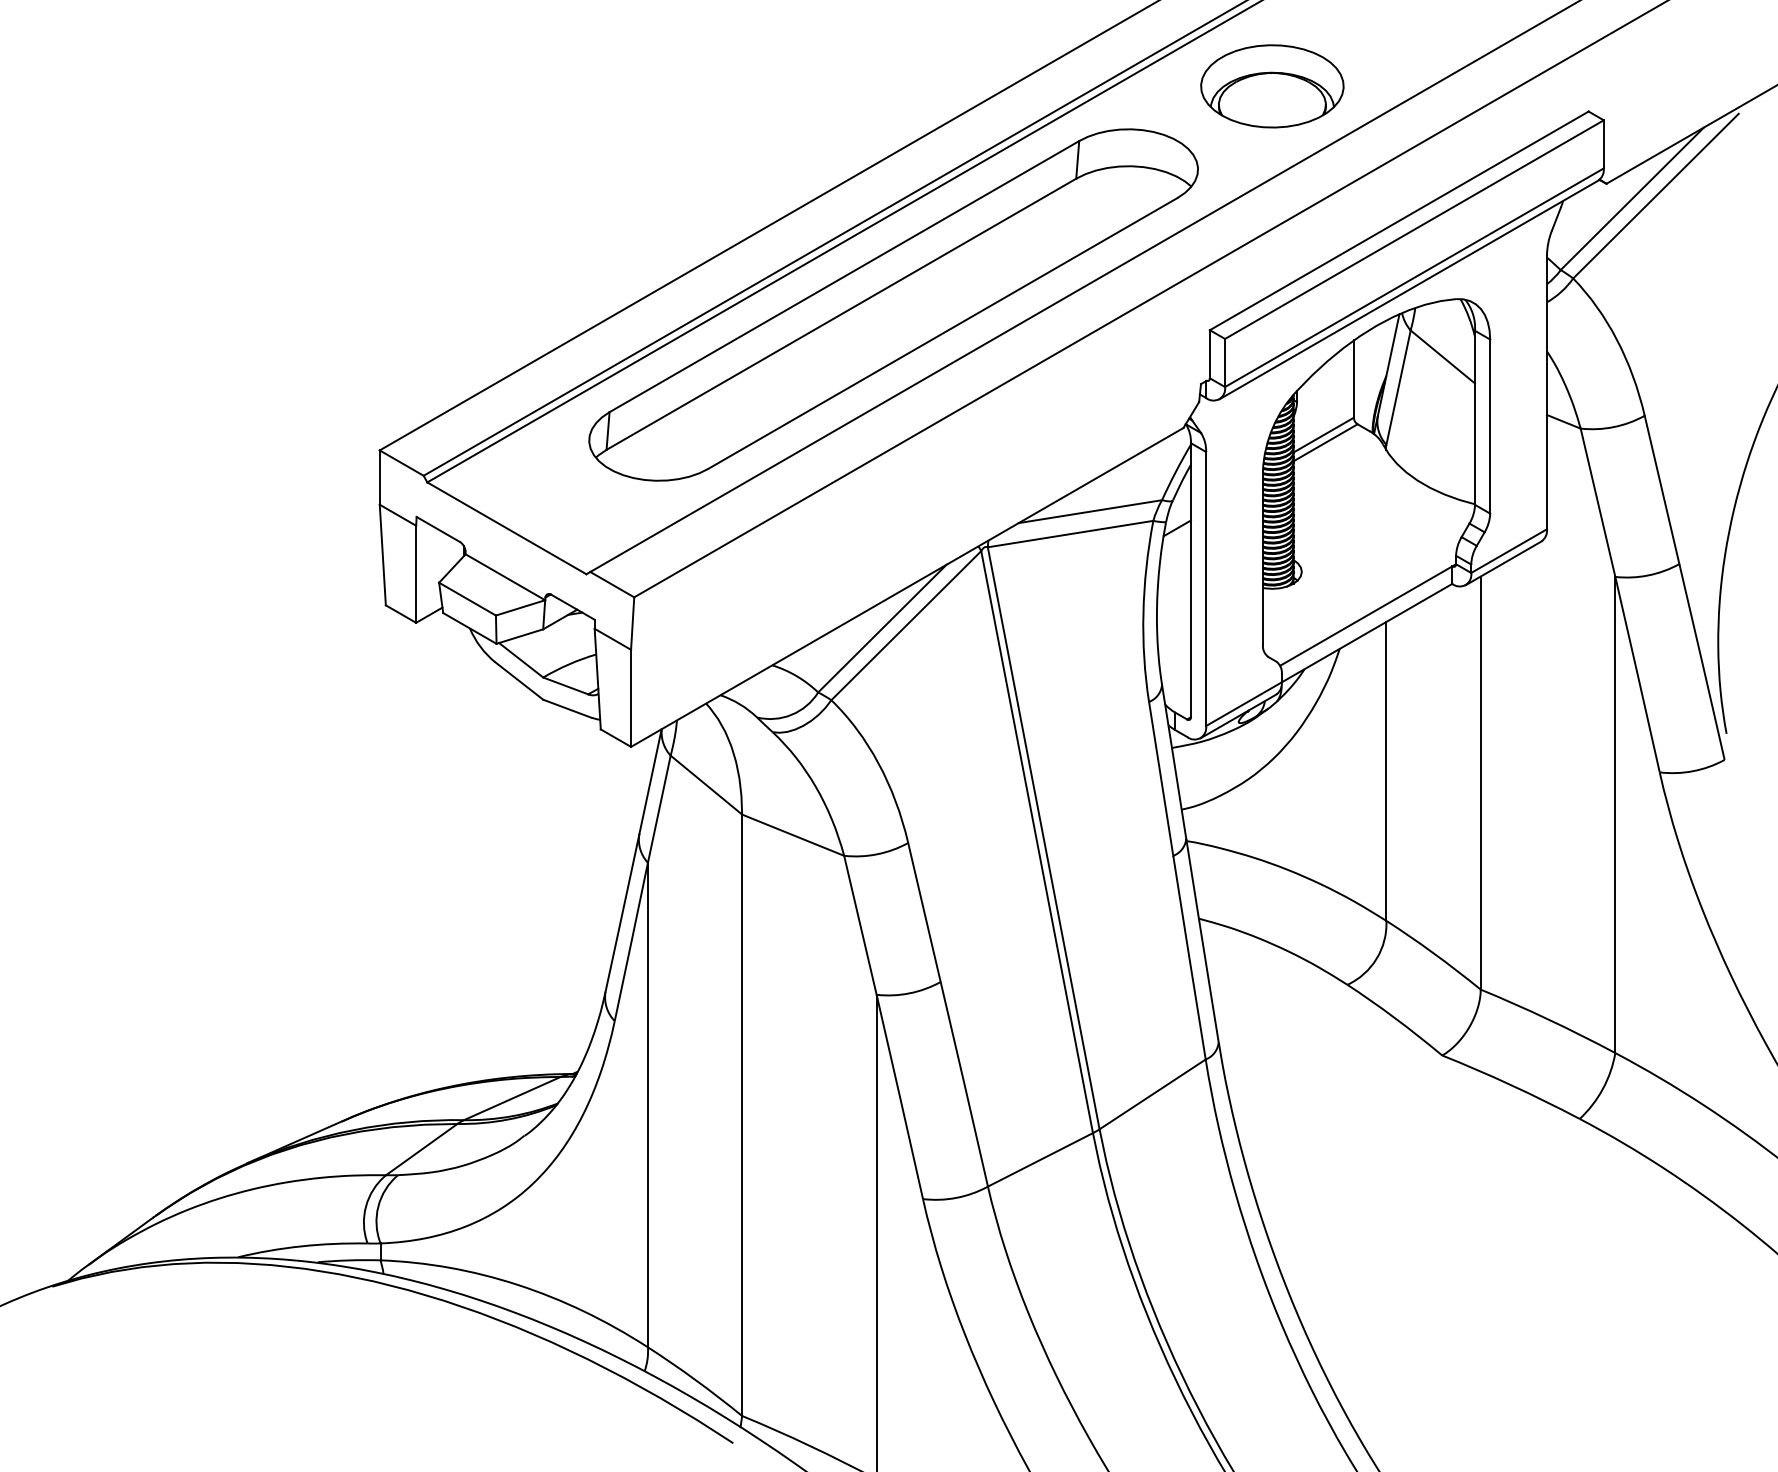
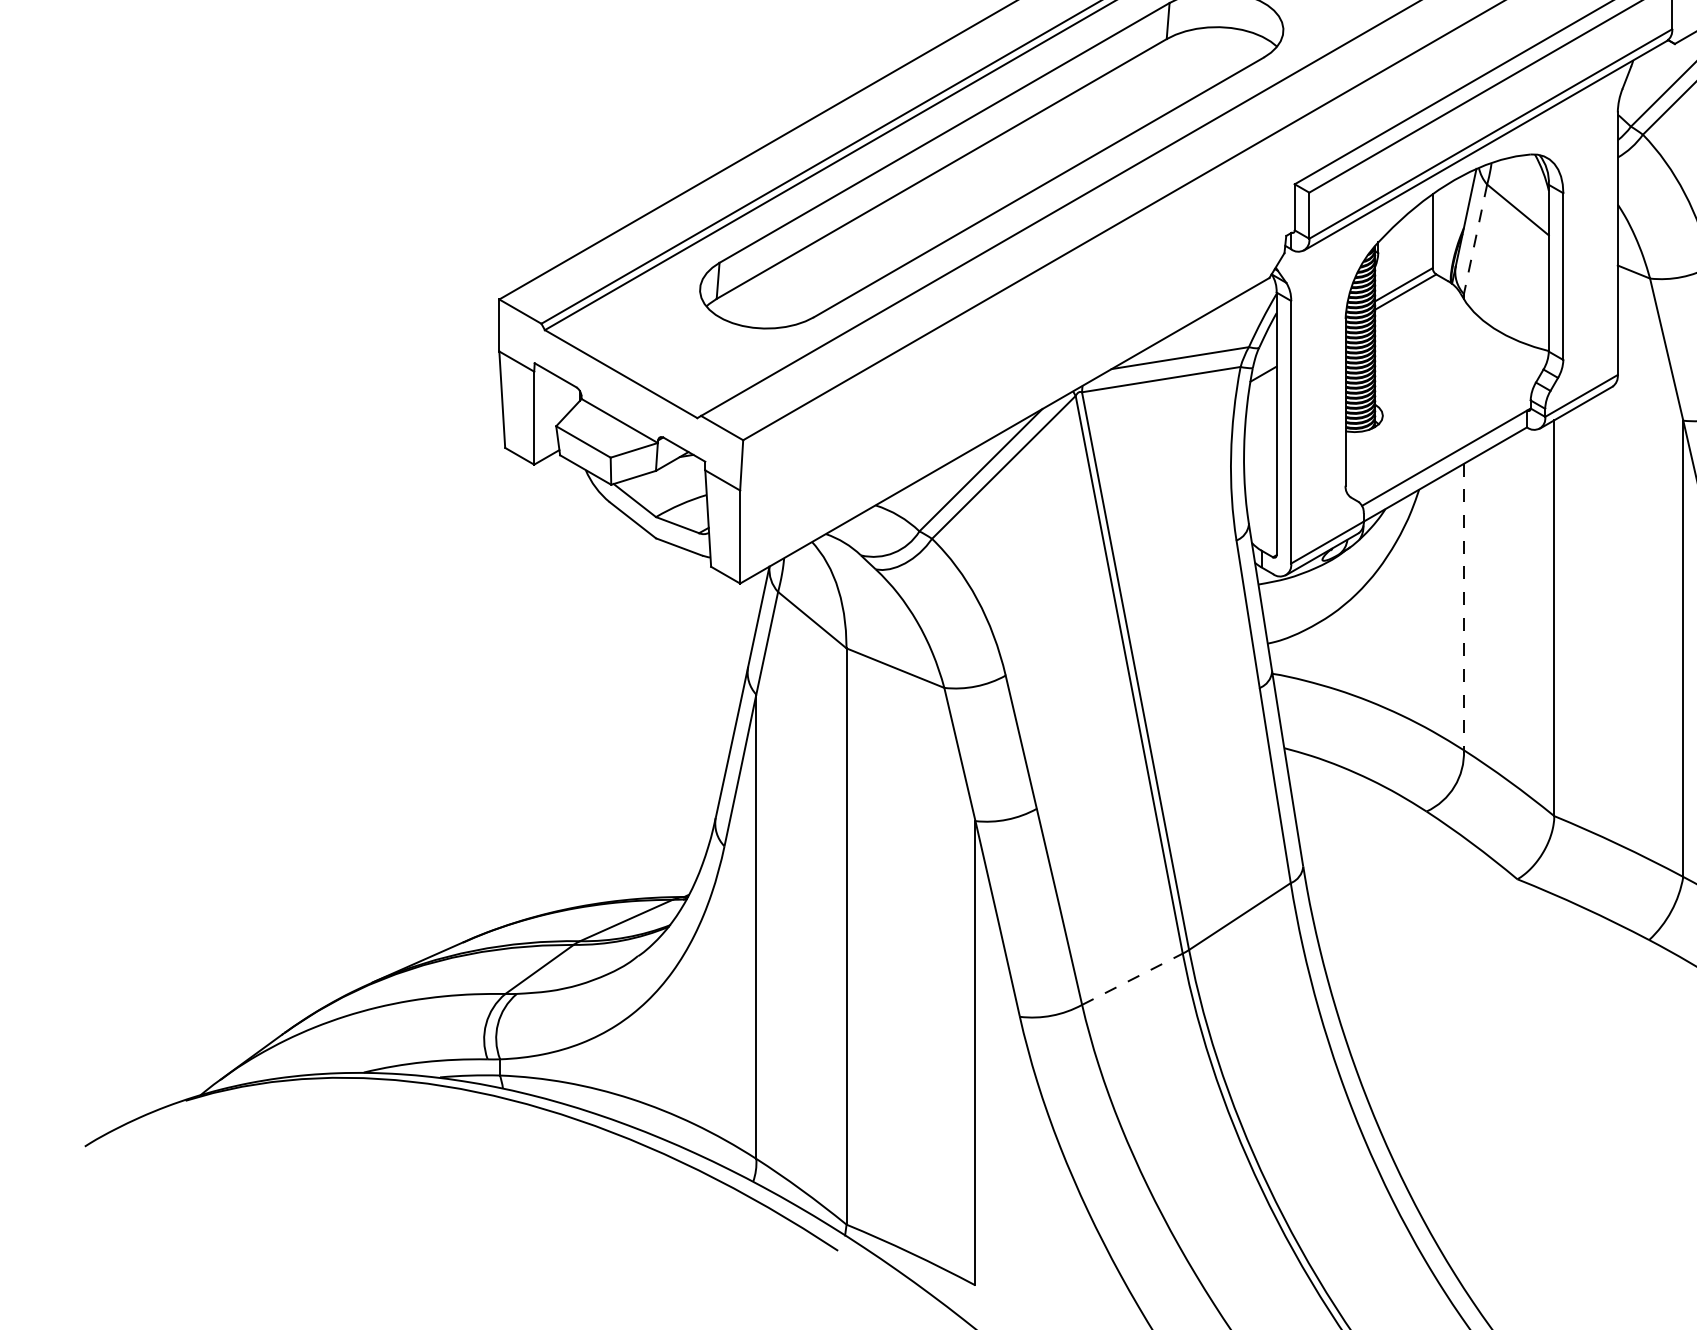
line: (1398, 388) -> (1475, 240), solid -> dashed
line: (1386, 771) -> (1464, 607), solid -> dashed
line: (1040, 1159) -> (1132, 978), solid -> dashed

